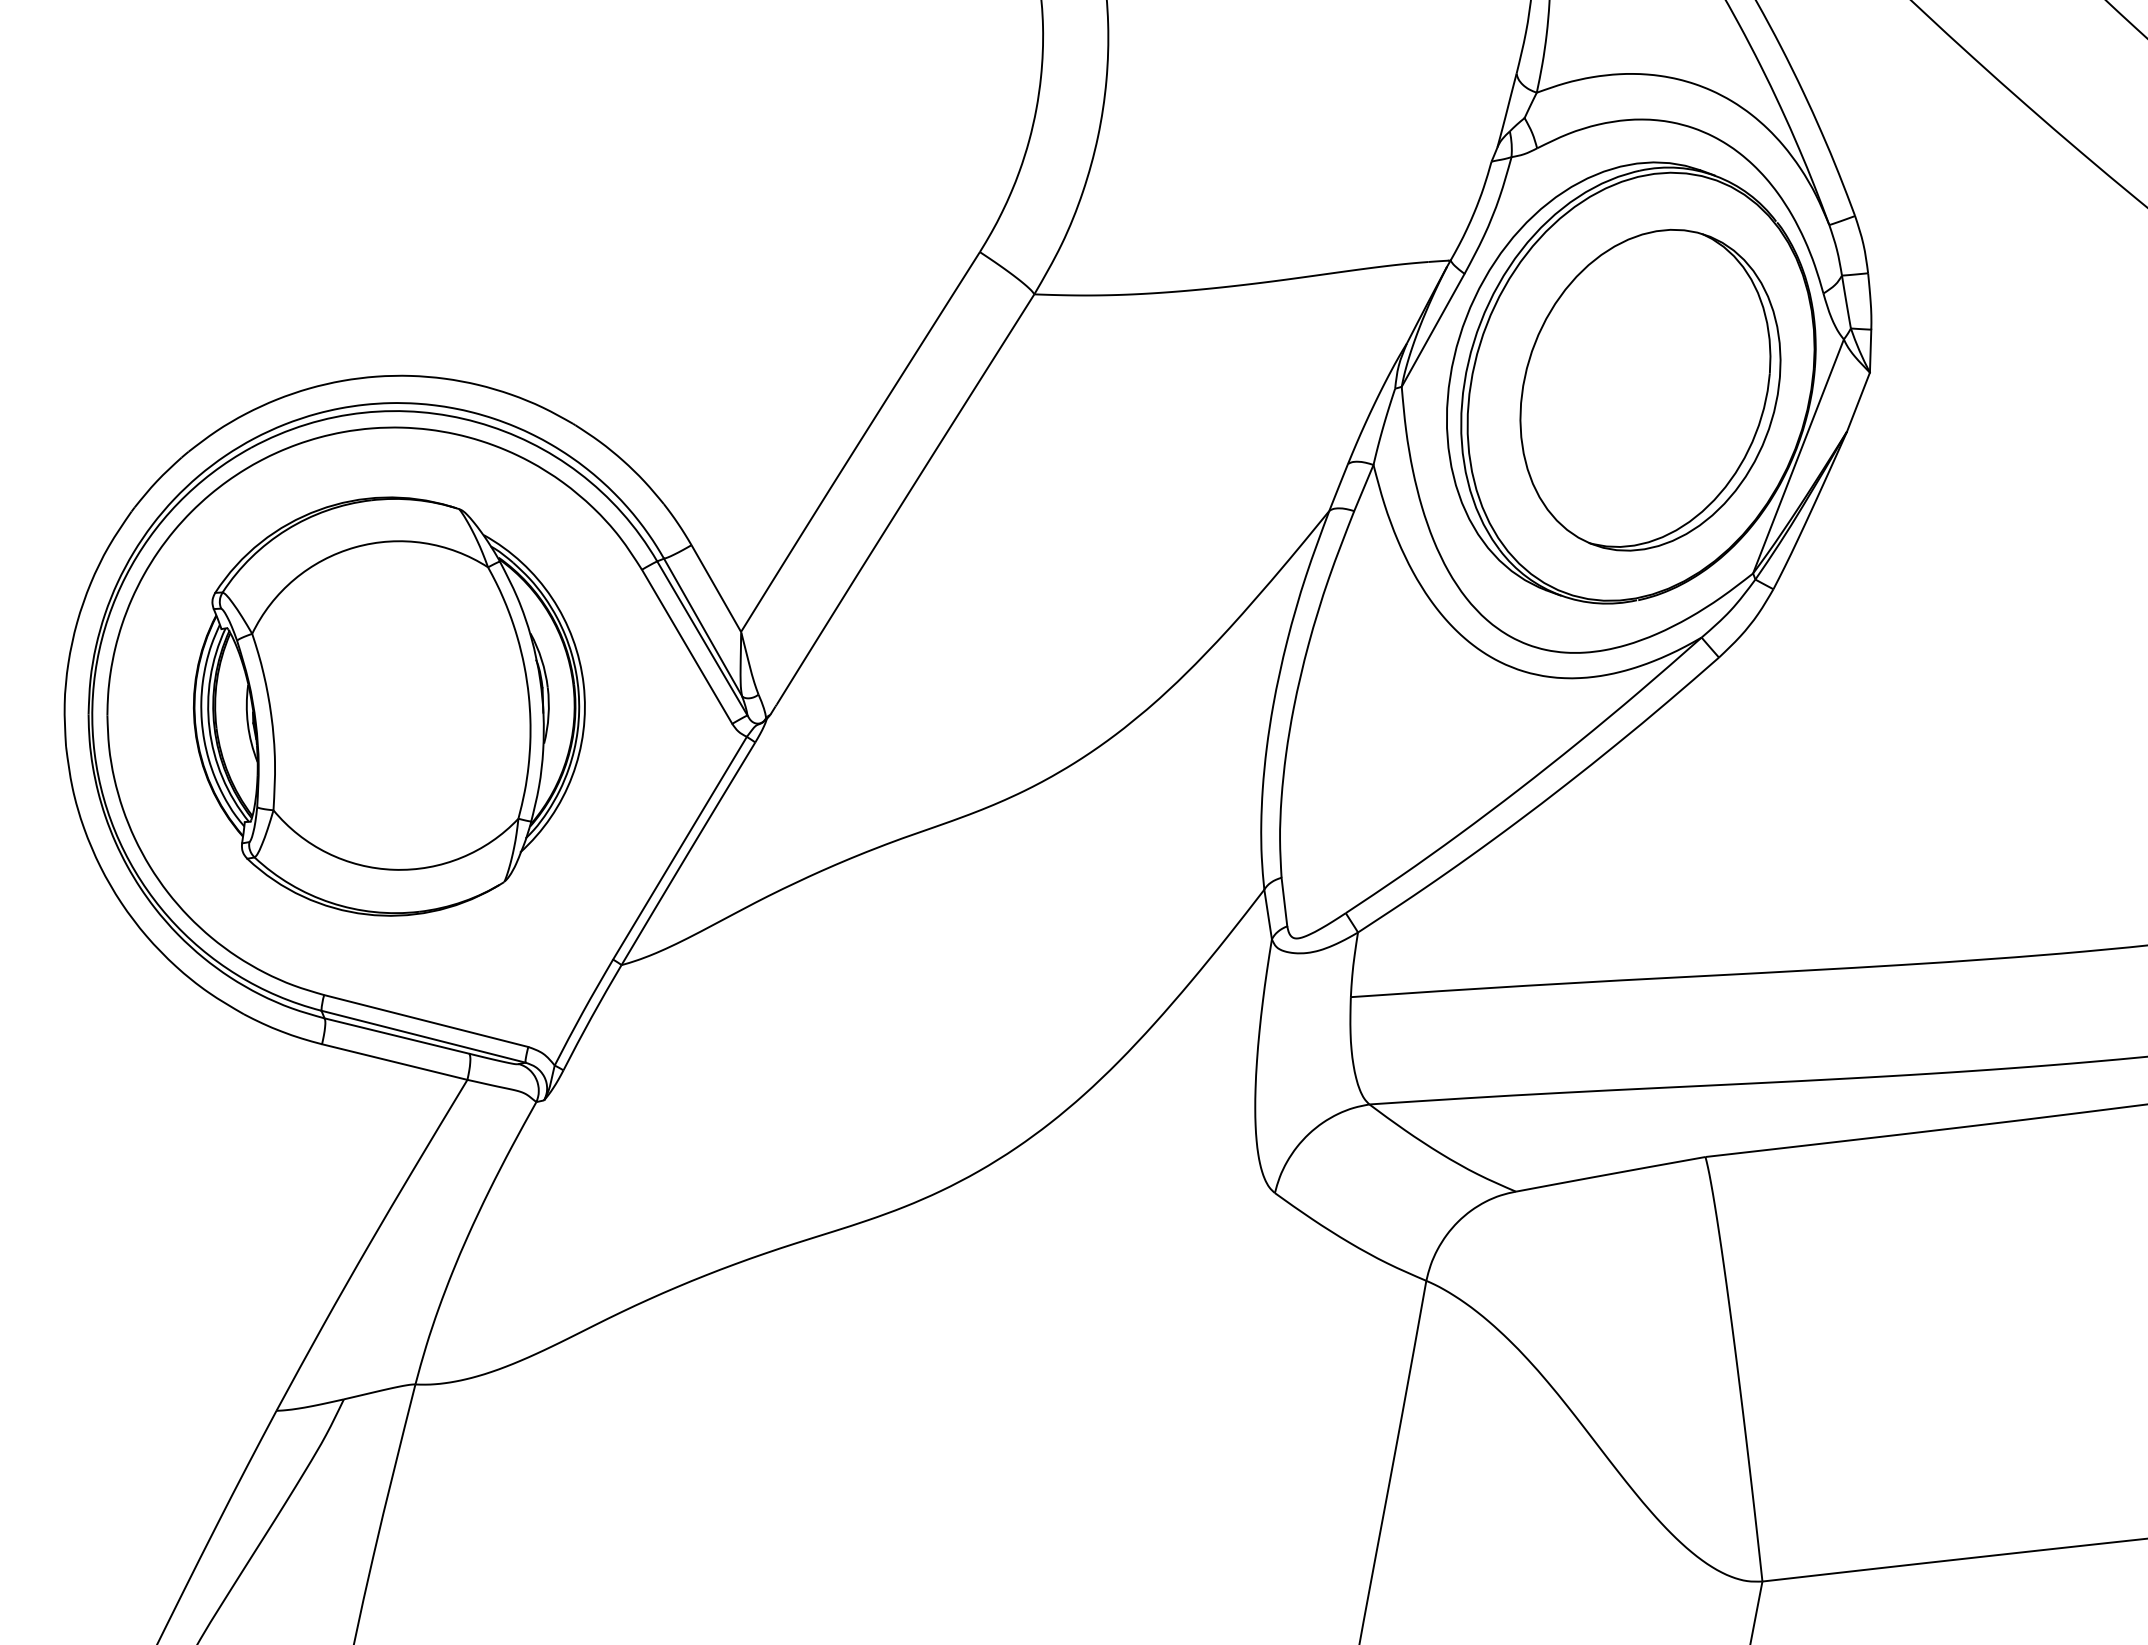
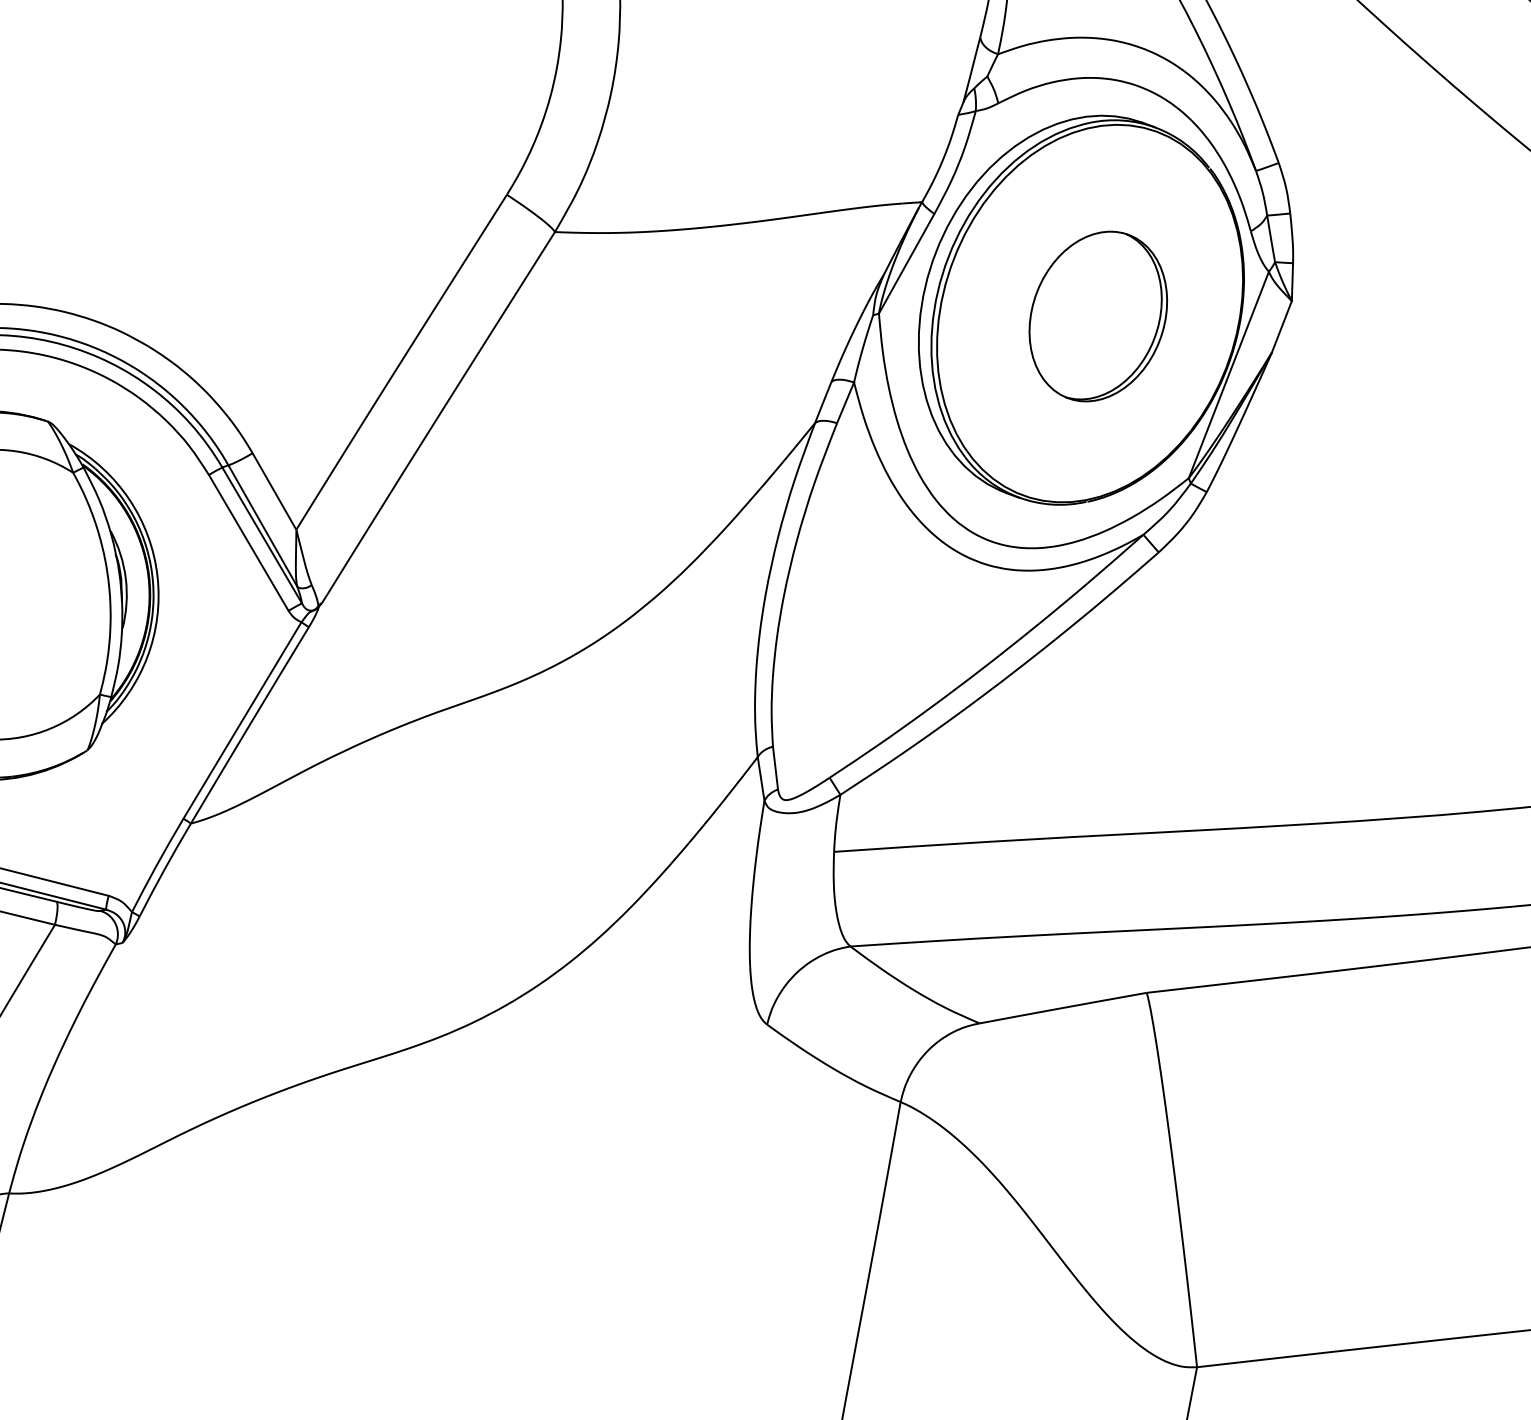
part: (1650, 389) -> (1098, 315), size x0.6

